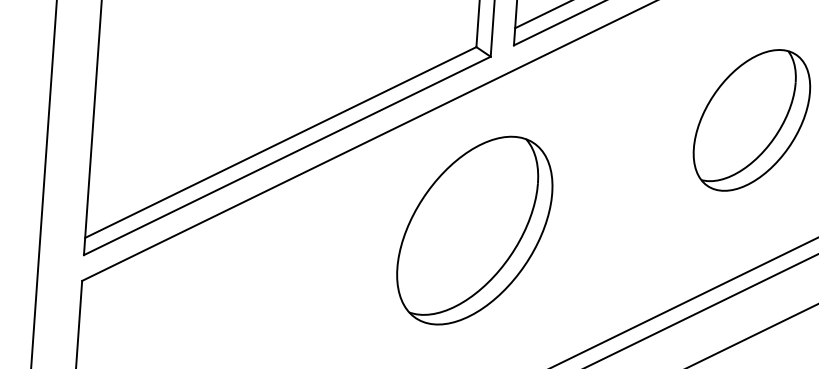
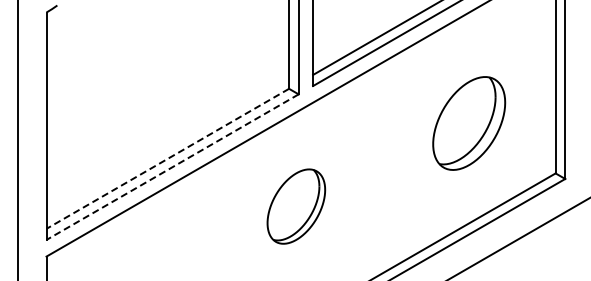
line: (280, 143) -> (167, 159), solid -> dashed
line: (287, 156) -> (172, 167), solid -> dashed
part: (475, 230) -> (296, 206), size x0.6

